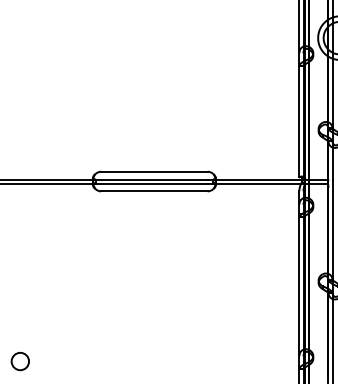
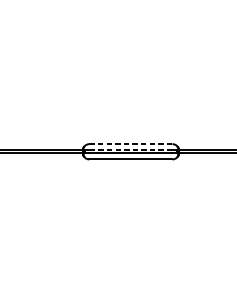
line: (154, 171) -> (130, 143), solid -> dashed
line: (153, 179) -> (130, 150), solid -> dashed

